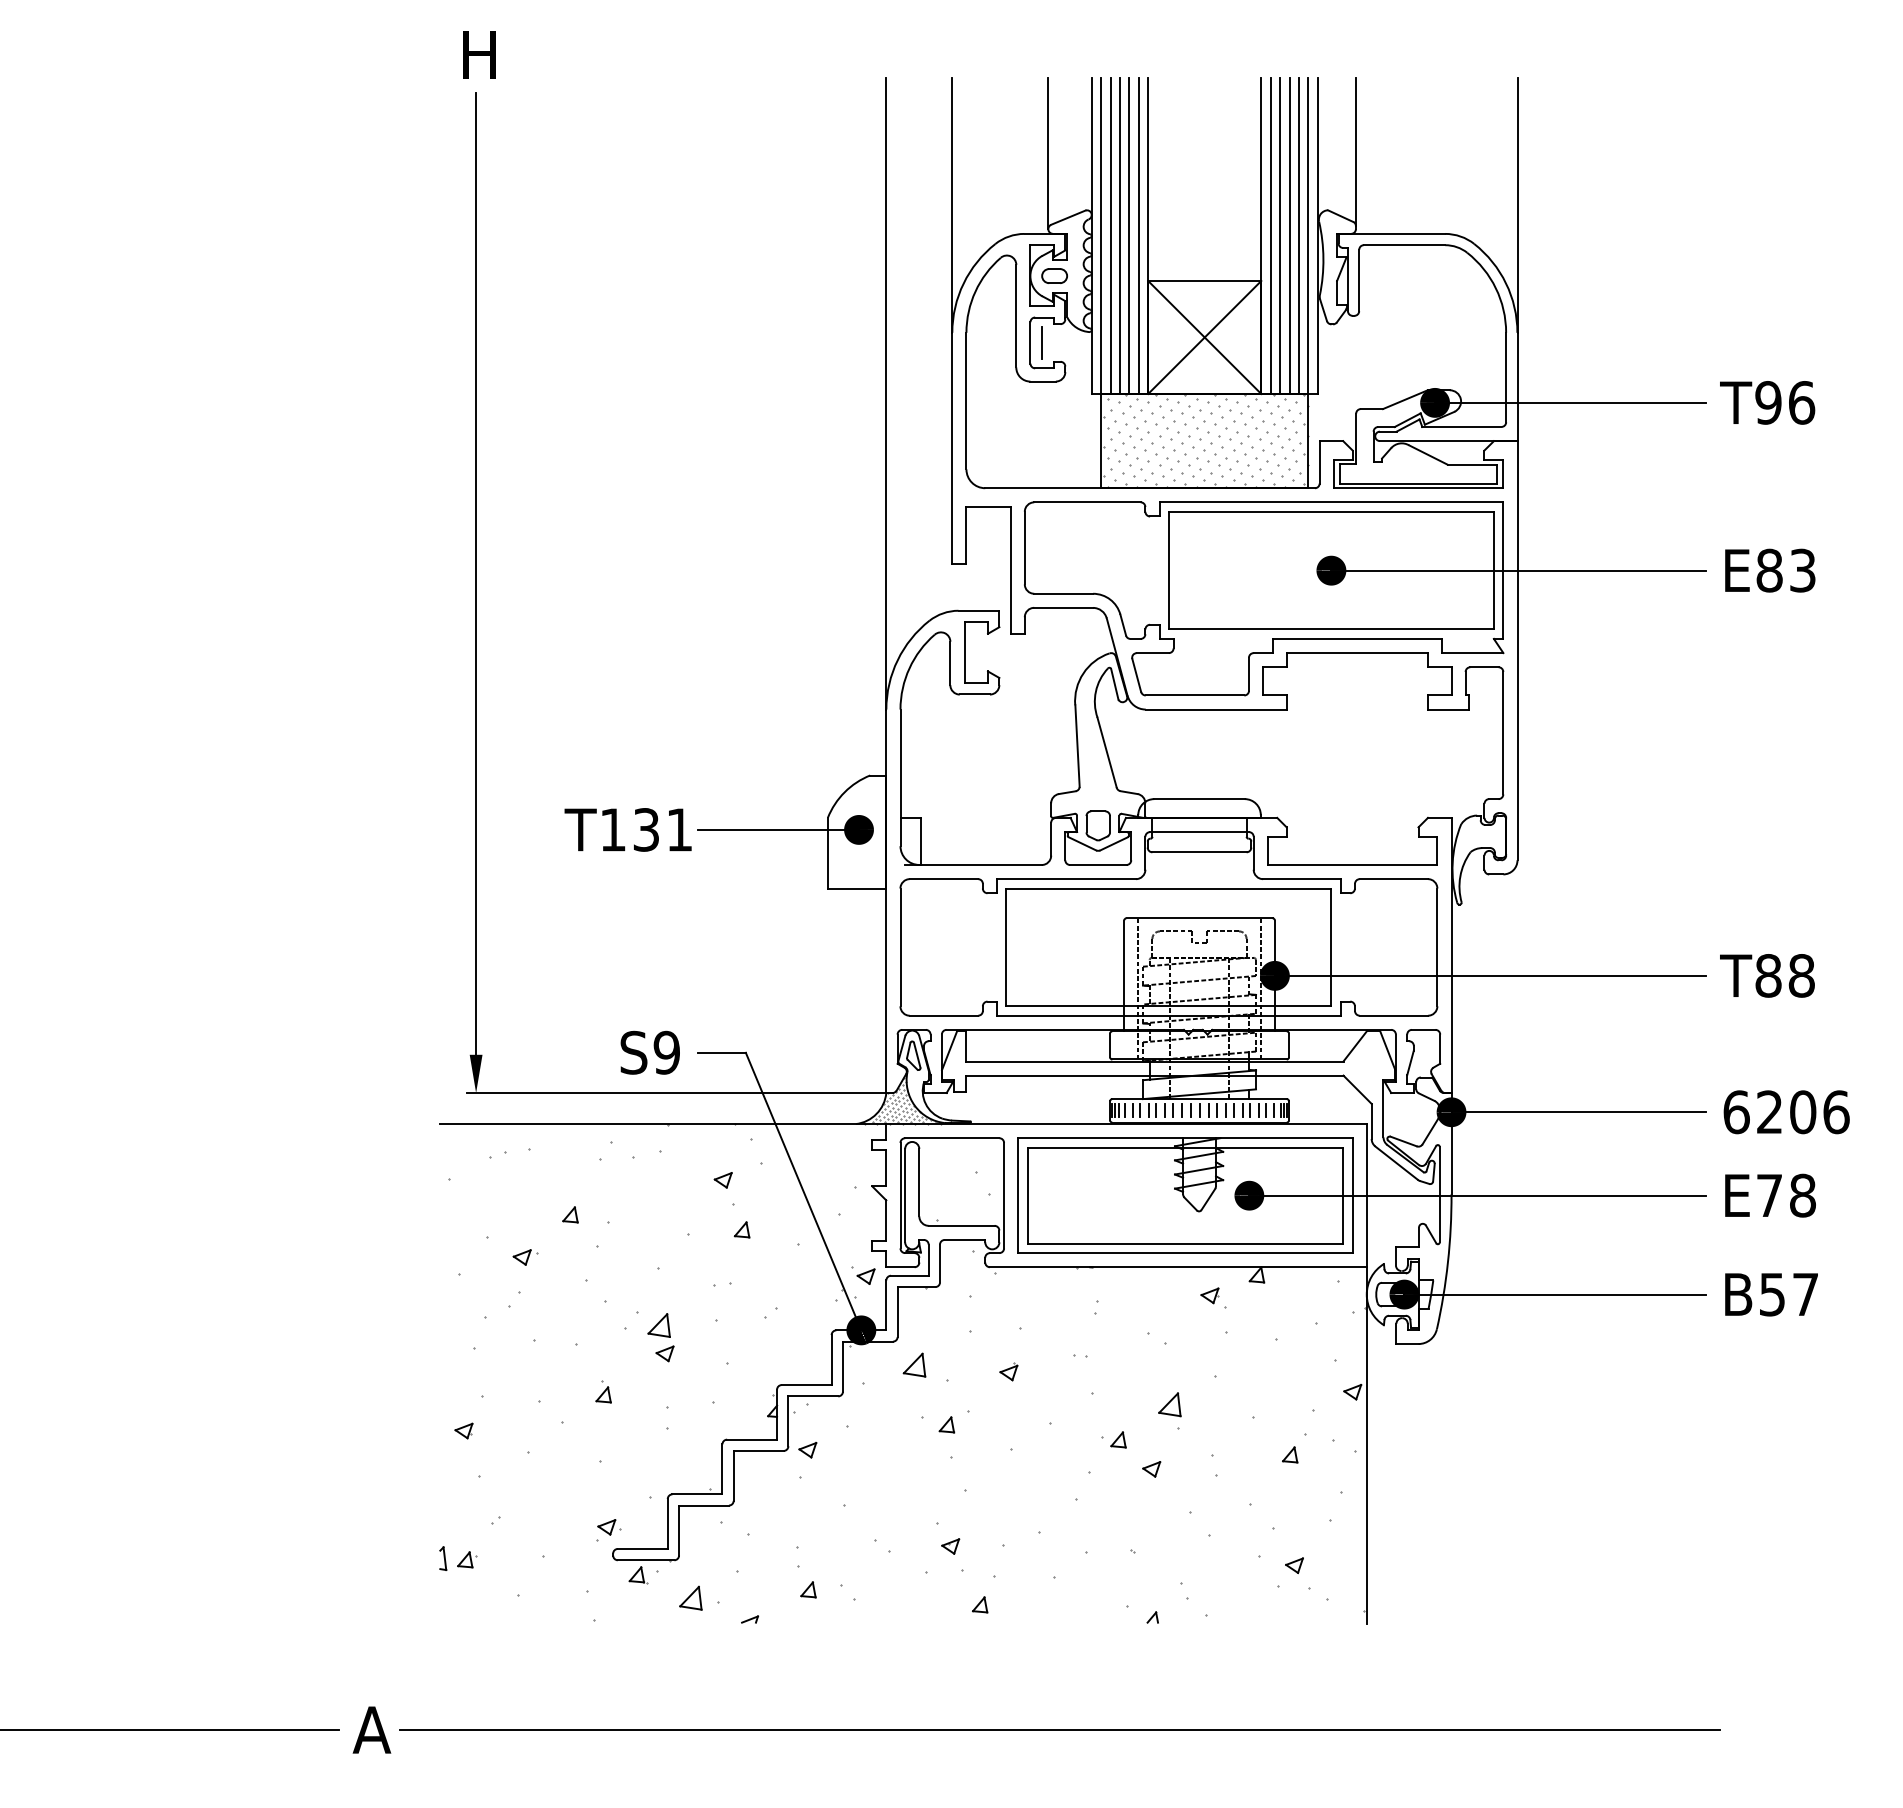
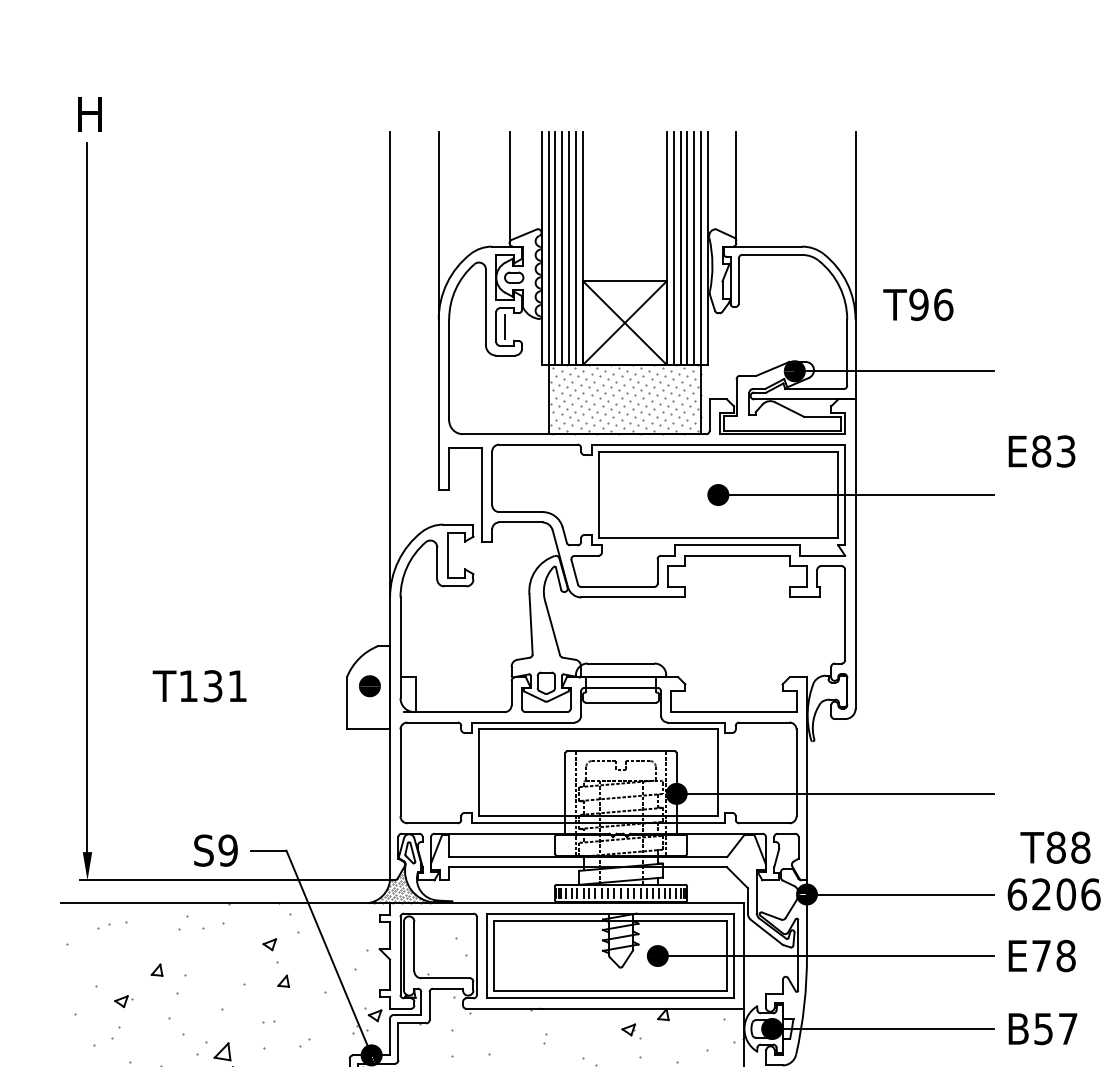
text: (1767, 402) -> (918, 304), moved
text: (1770, 570) -> (1042, 451), moved
line: (778, 829) -> (310, 685), removed
text: (1767, 975) -> (1055, 847), moved

